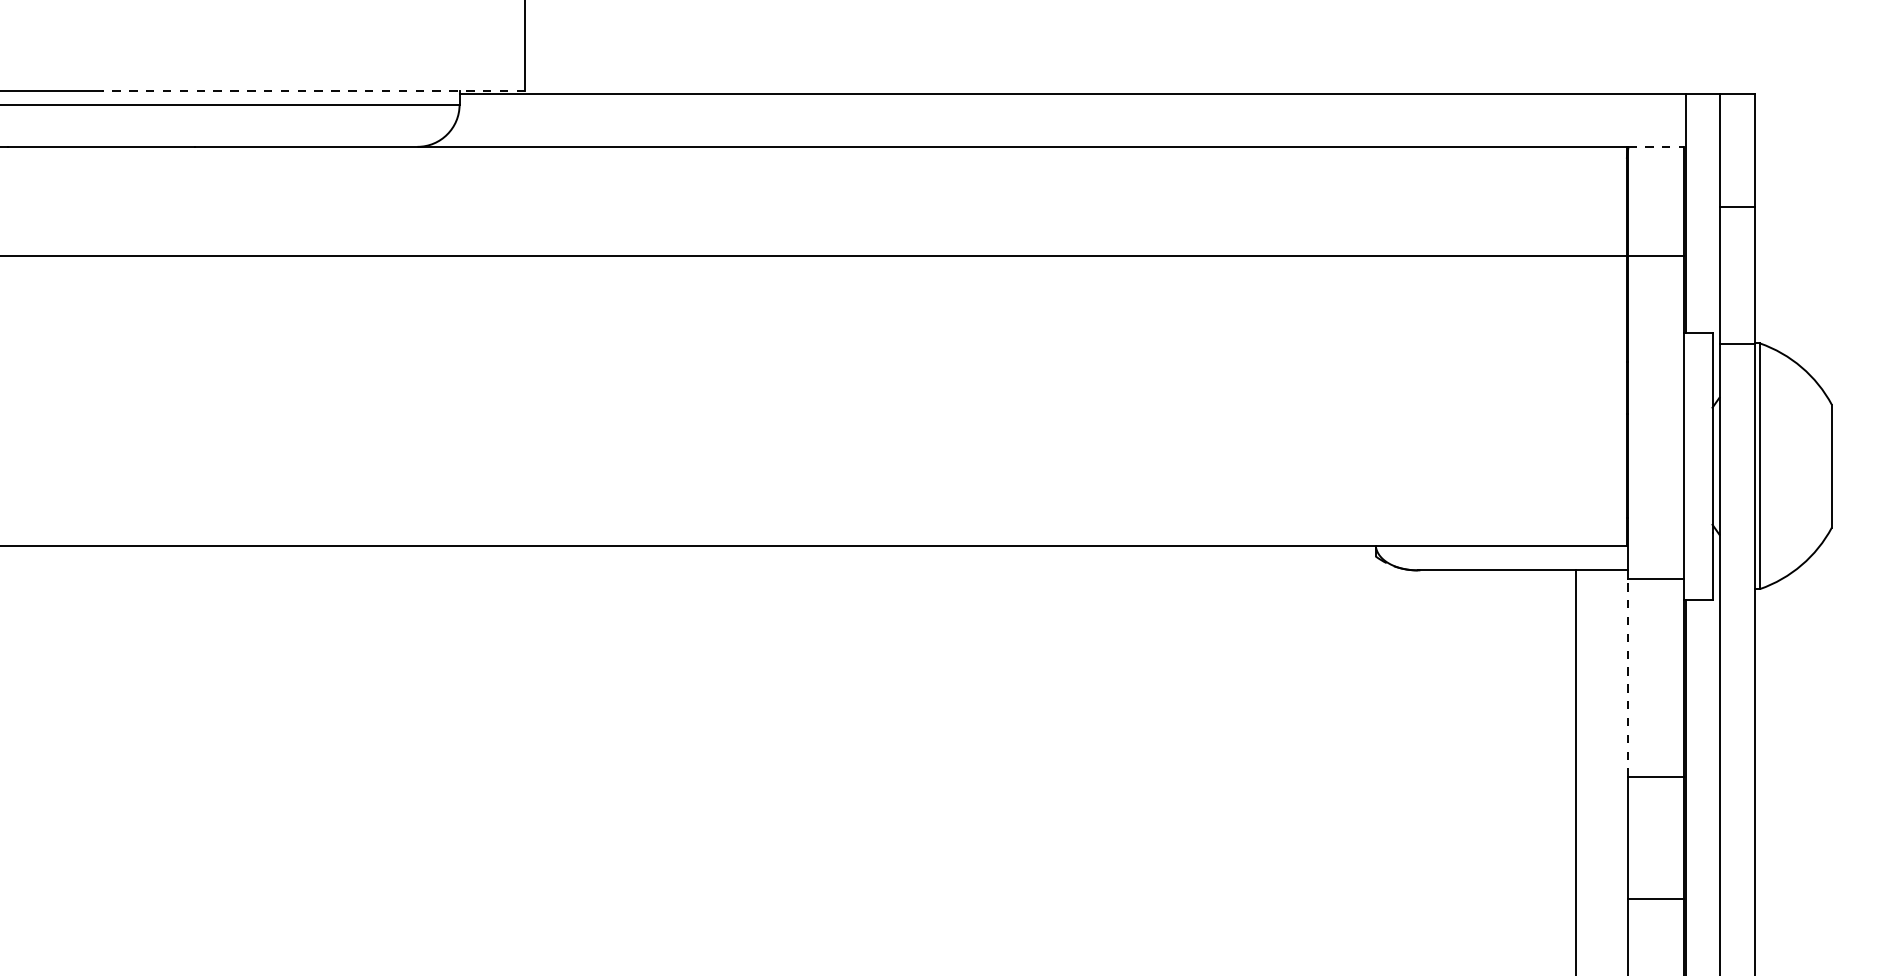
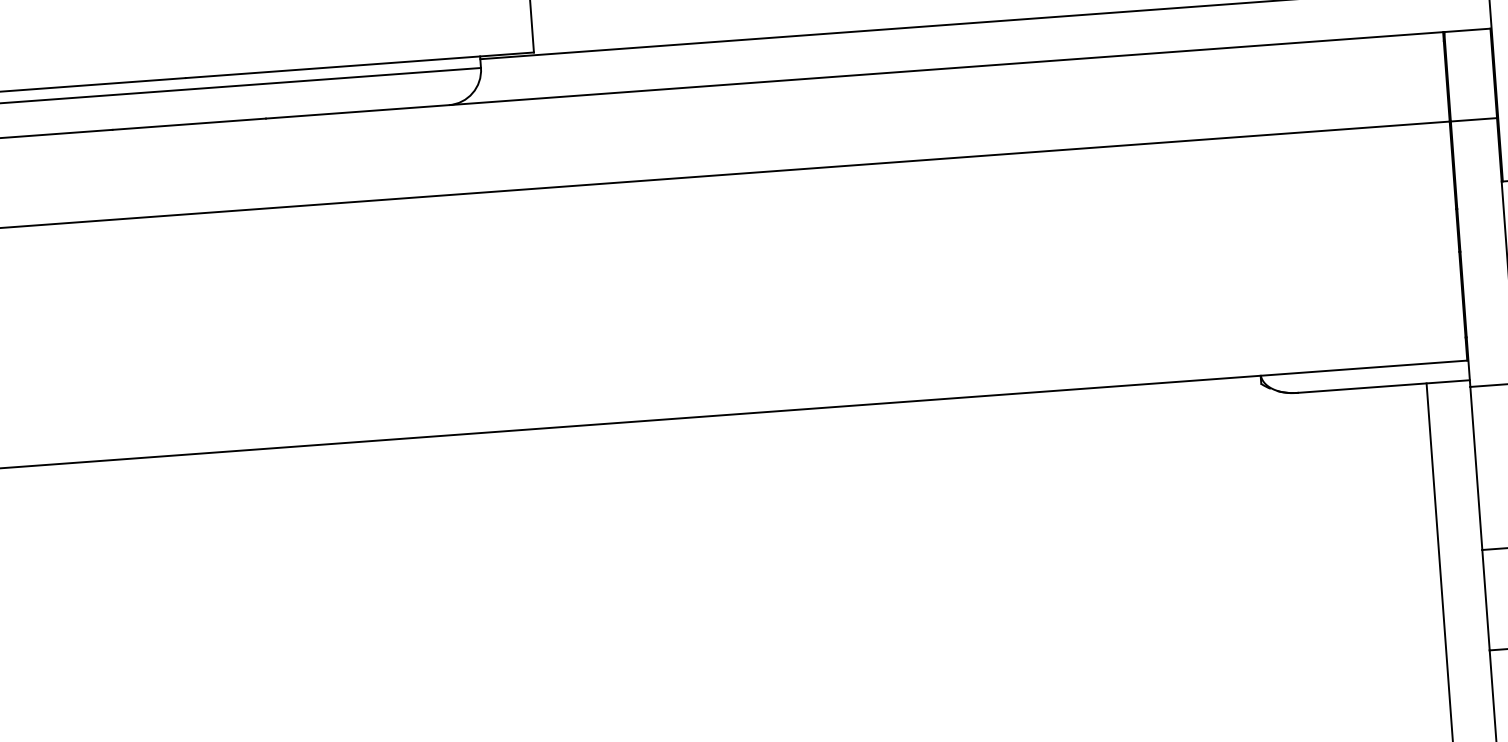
line: (313, 90) -> (360, 65), dashed -> solid
line: (1656, 146) -> (1467, 30), dashed -> solid
line: (1628, 677) -> (1476, 468), dashed -> solid

